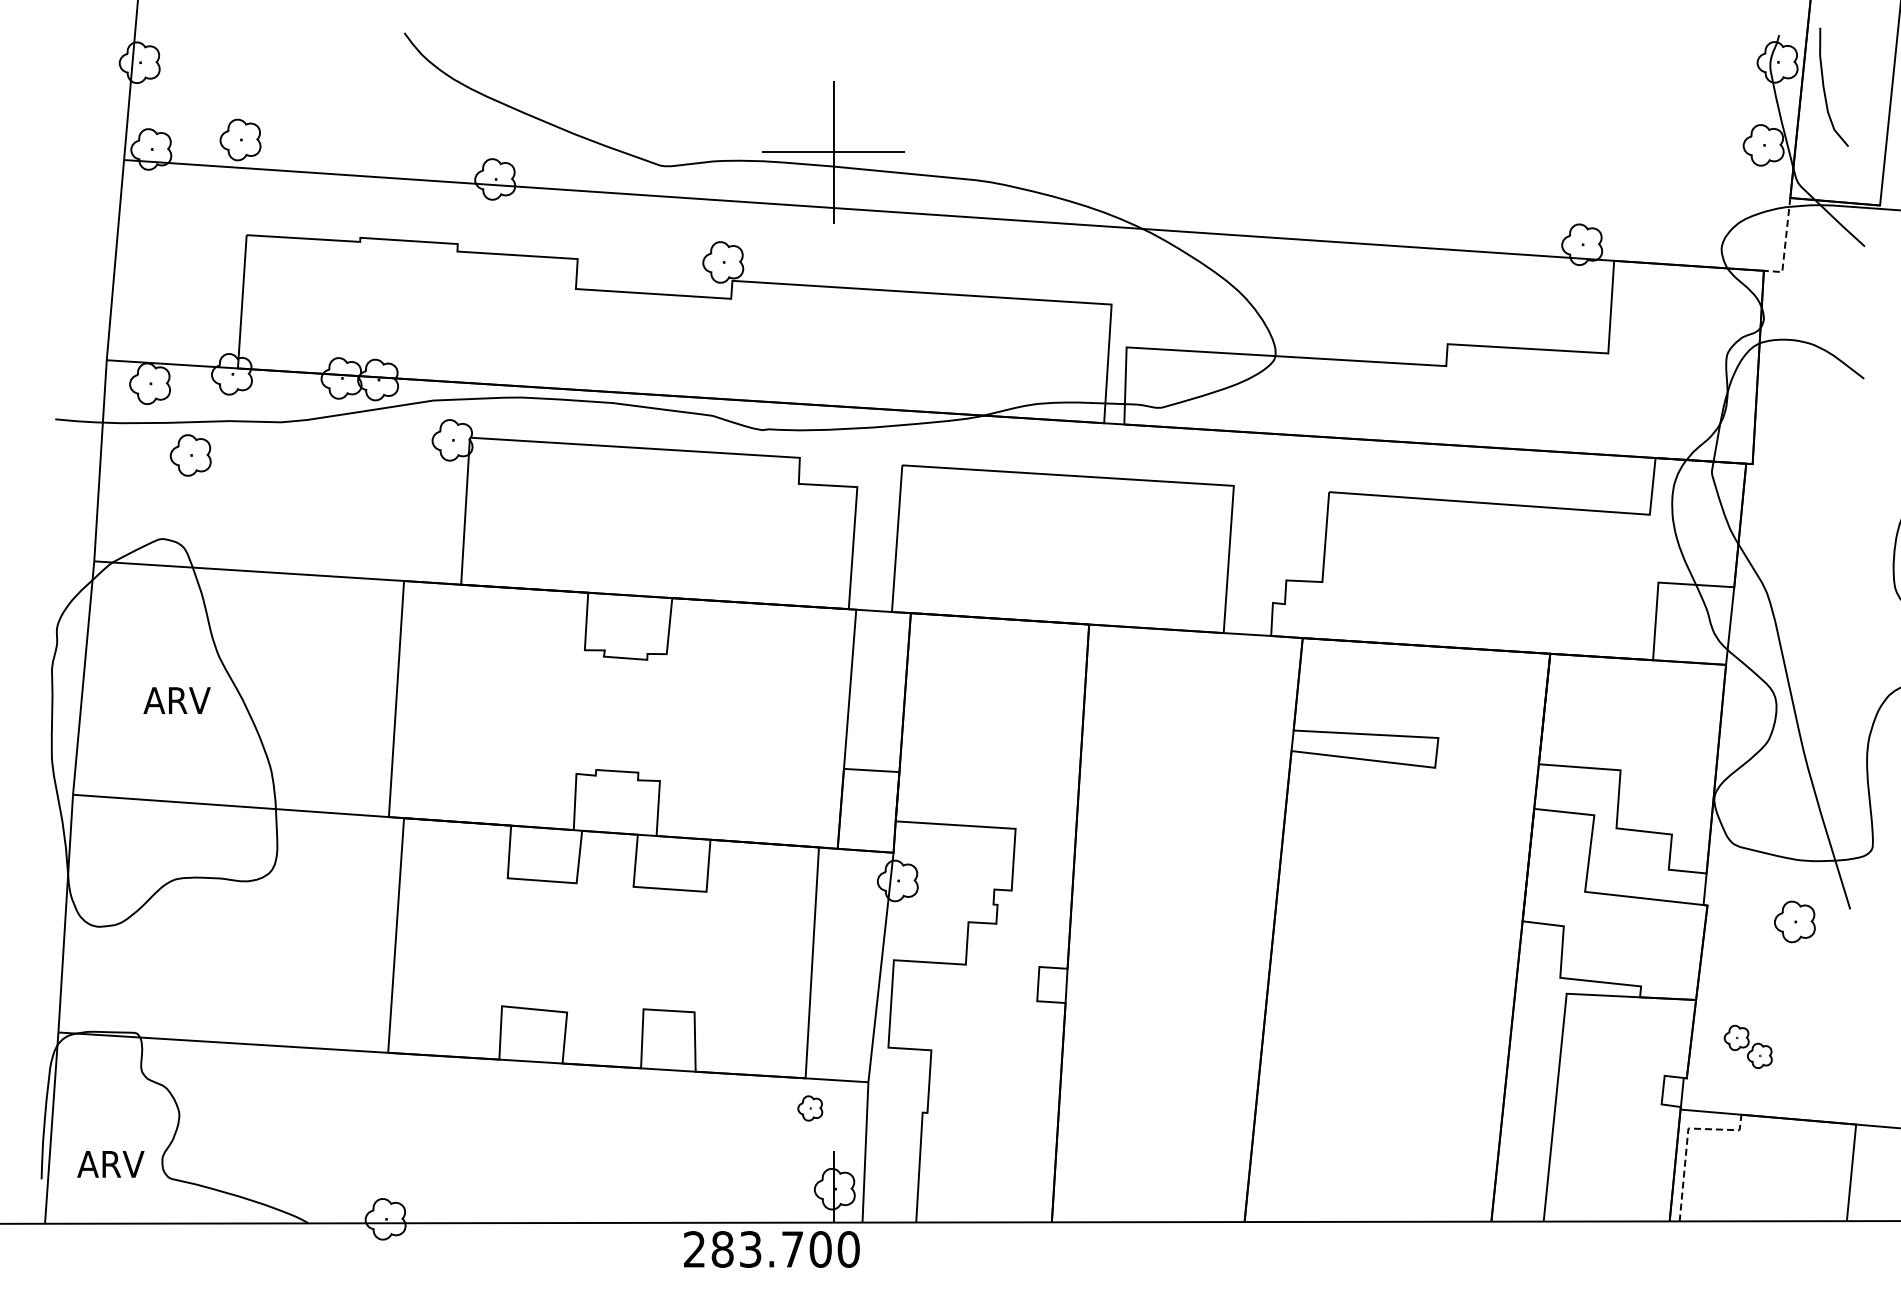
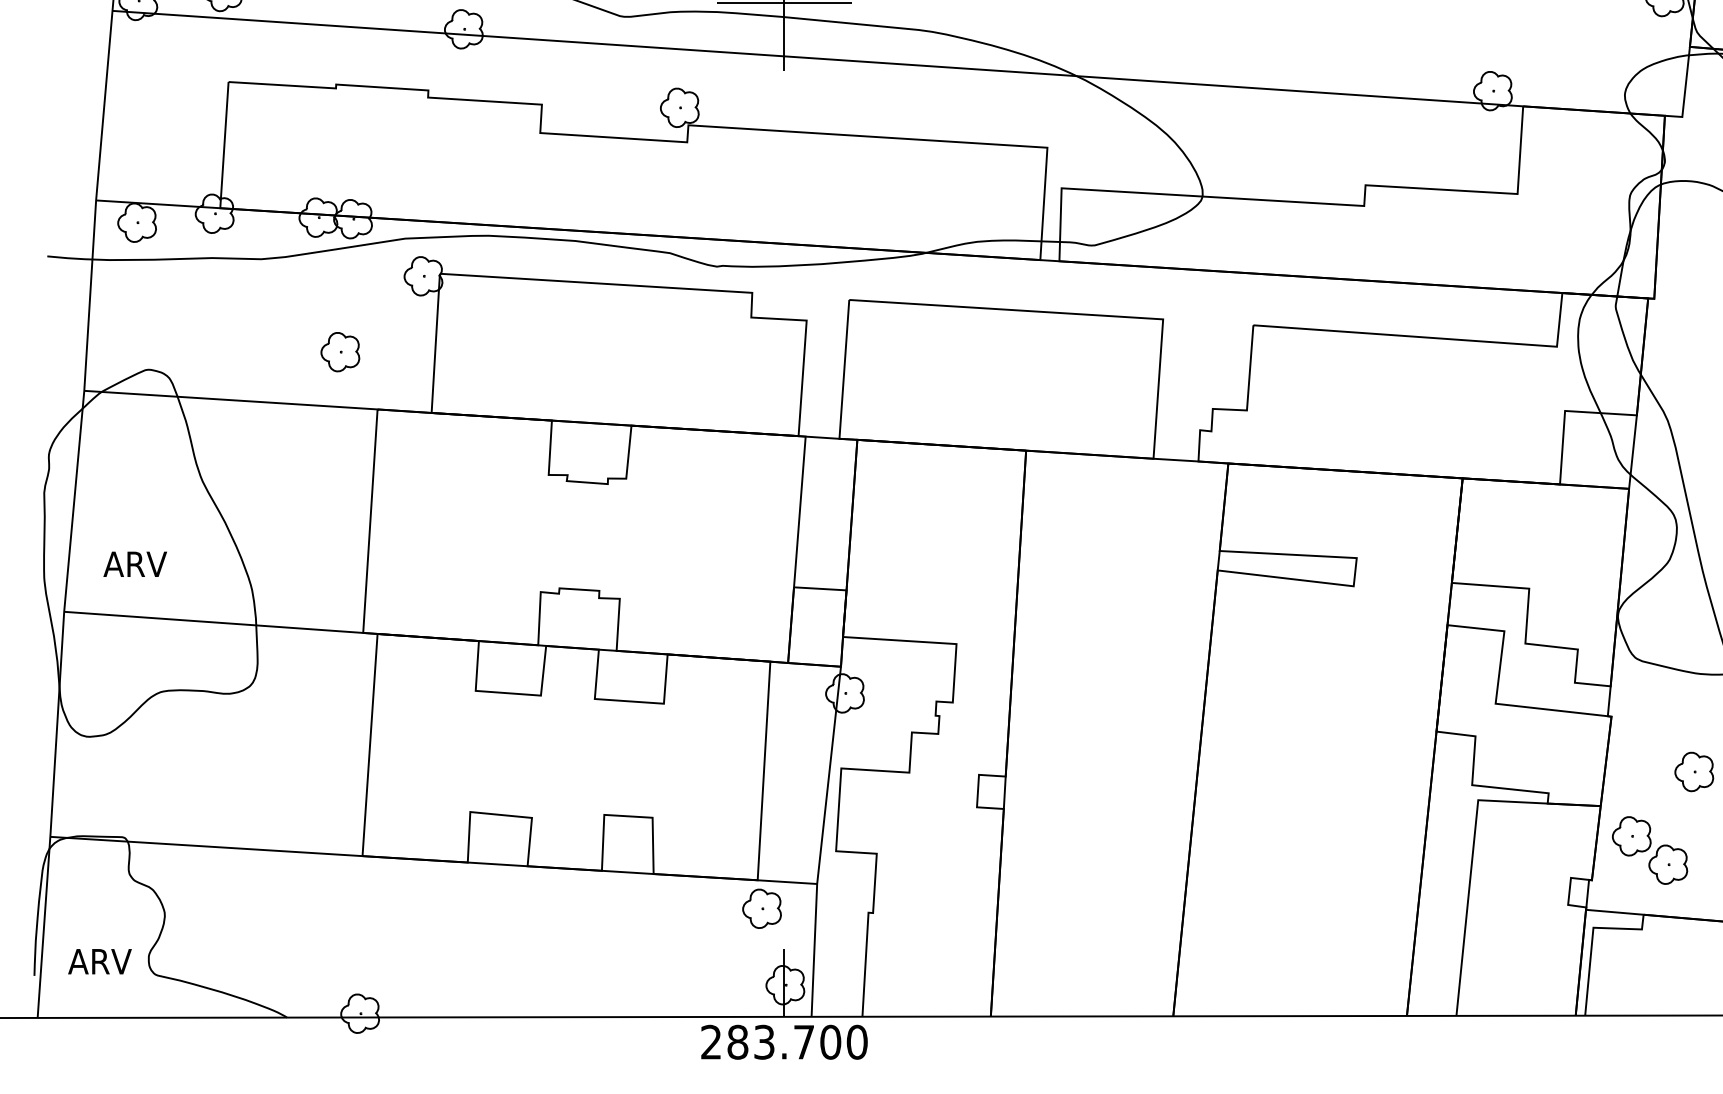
line: (1785, 245) -> (1685, 91), dashed -> solid
part: (190, 455) -> (340, 352), moved
text: (176, 700) -> (134, 564), moved
part: (1794, 921) -> (1693, 771), moved
part: (1748, 1046) -> (1650, 850), size x1.67
part: (810, 1108) -> (762, 908), size x1.67
line: (1687, 1140) -> (1592, 939), dashed -> solid
text: (771, 1249) -> (784, 1042), moved

